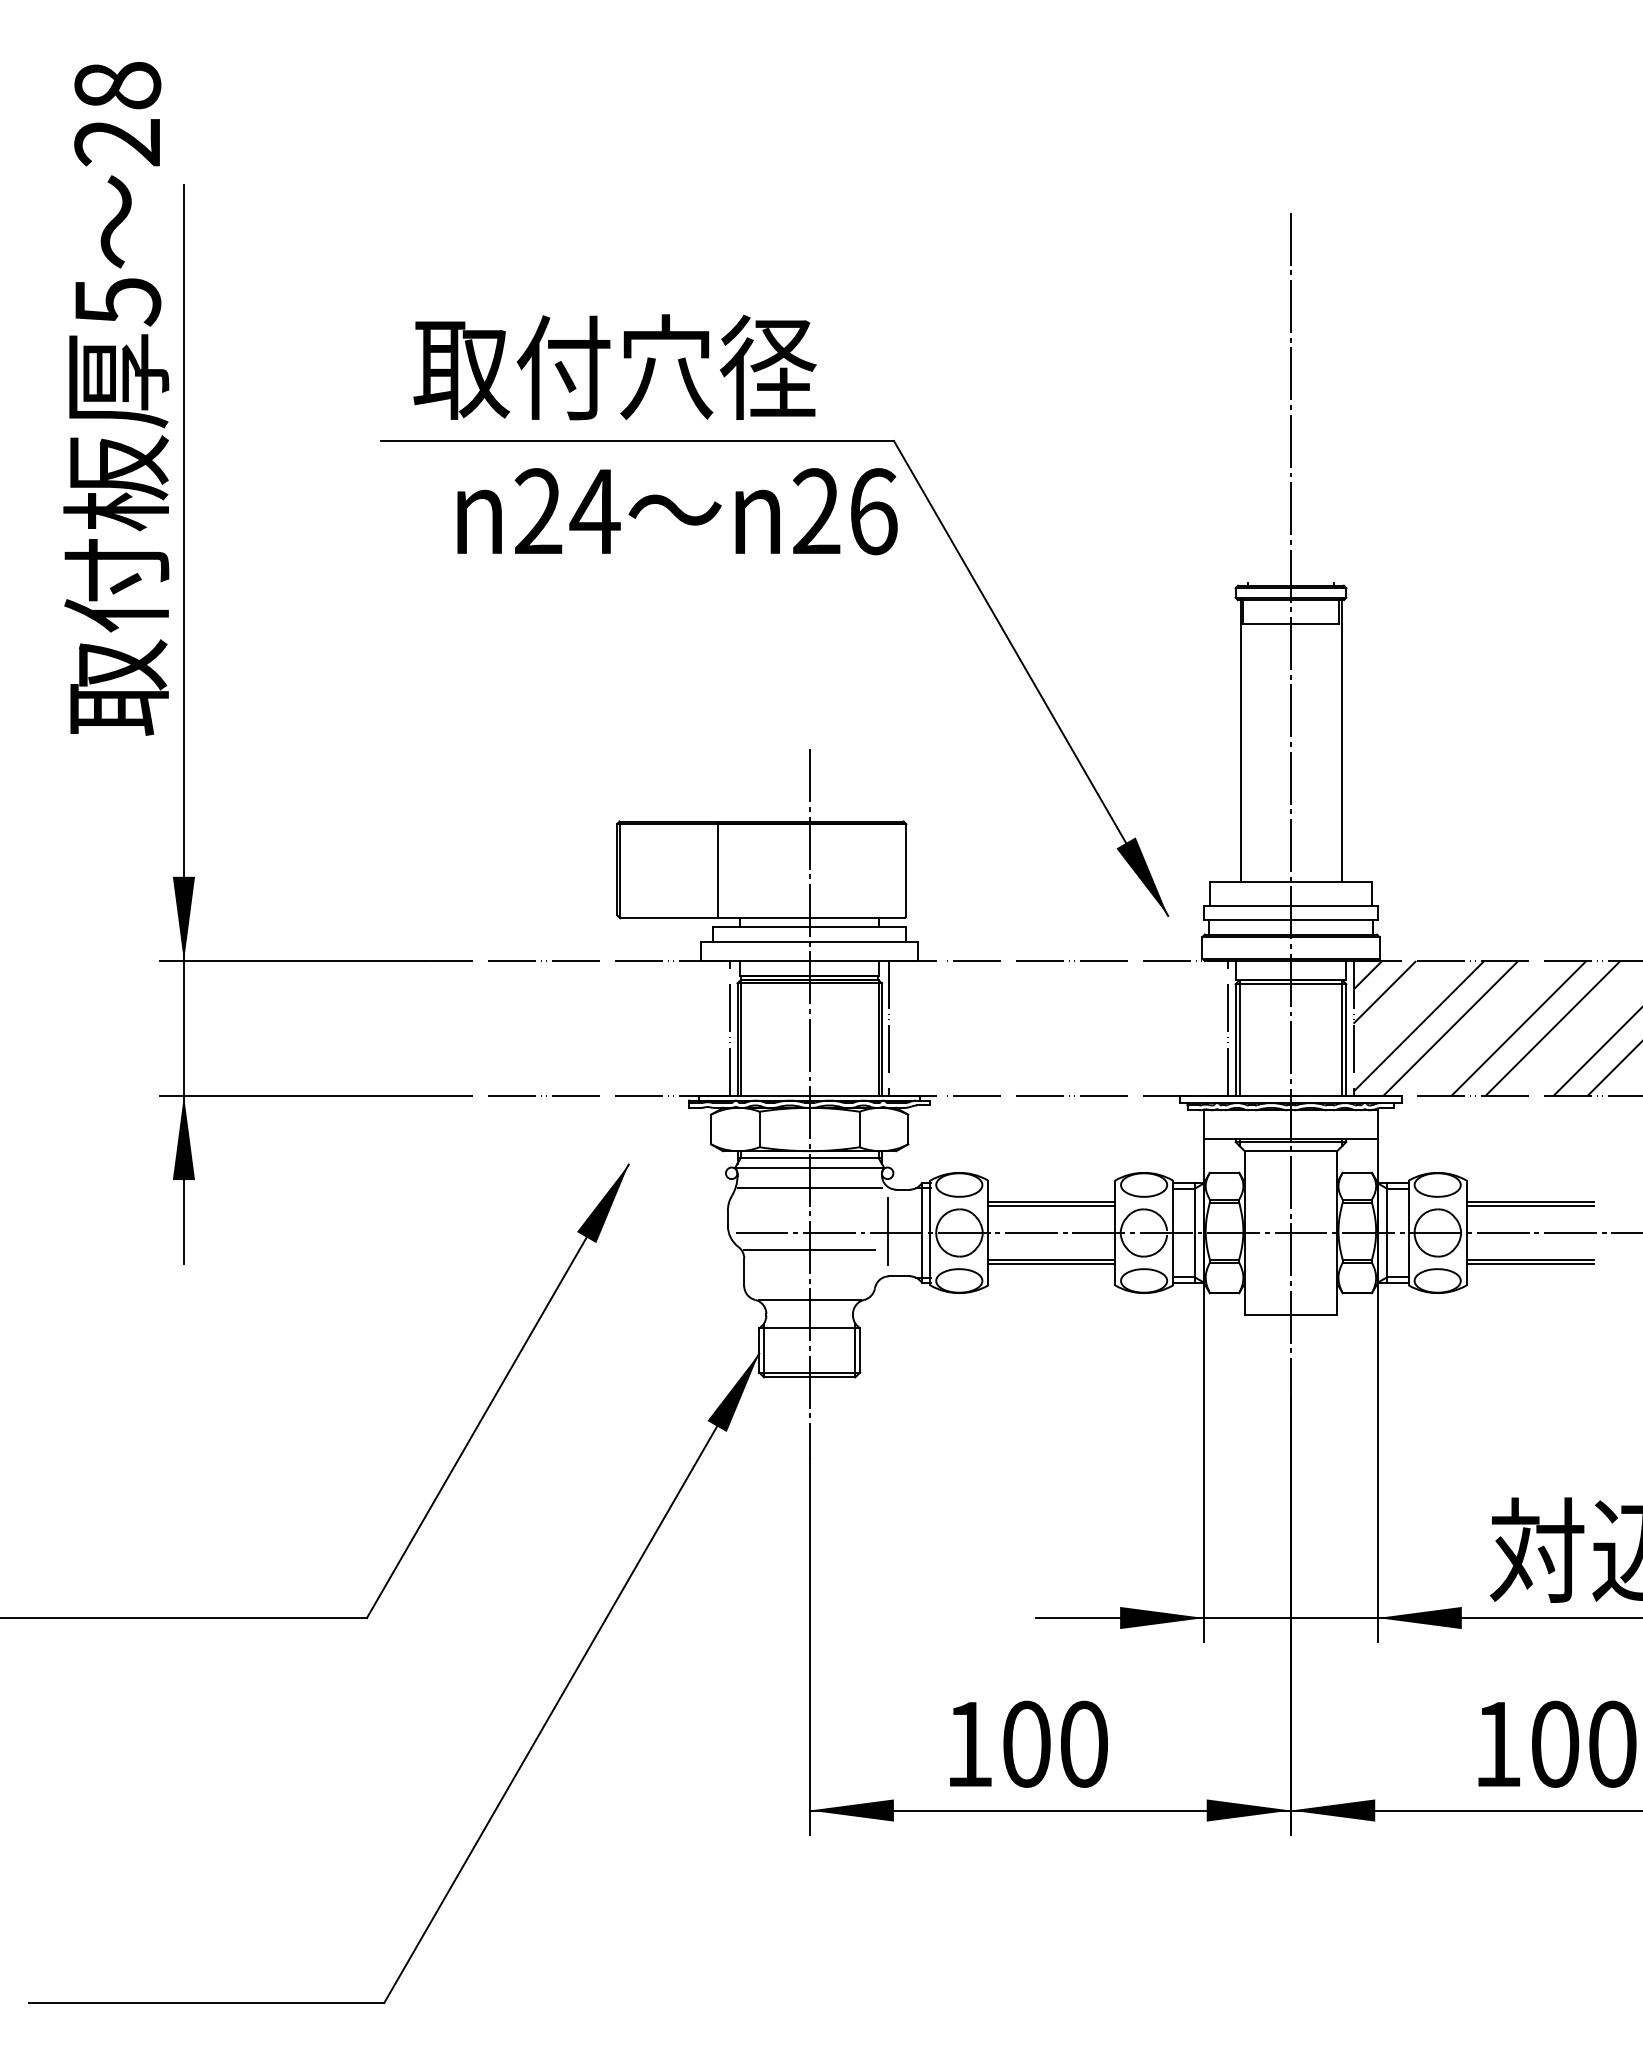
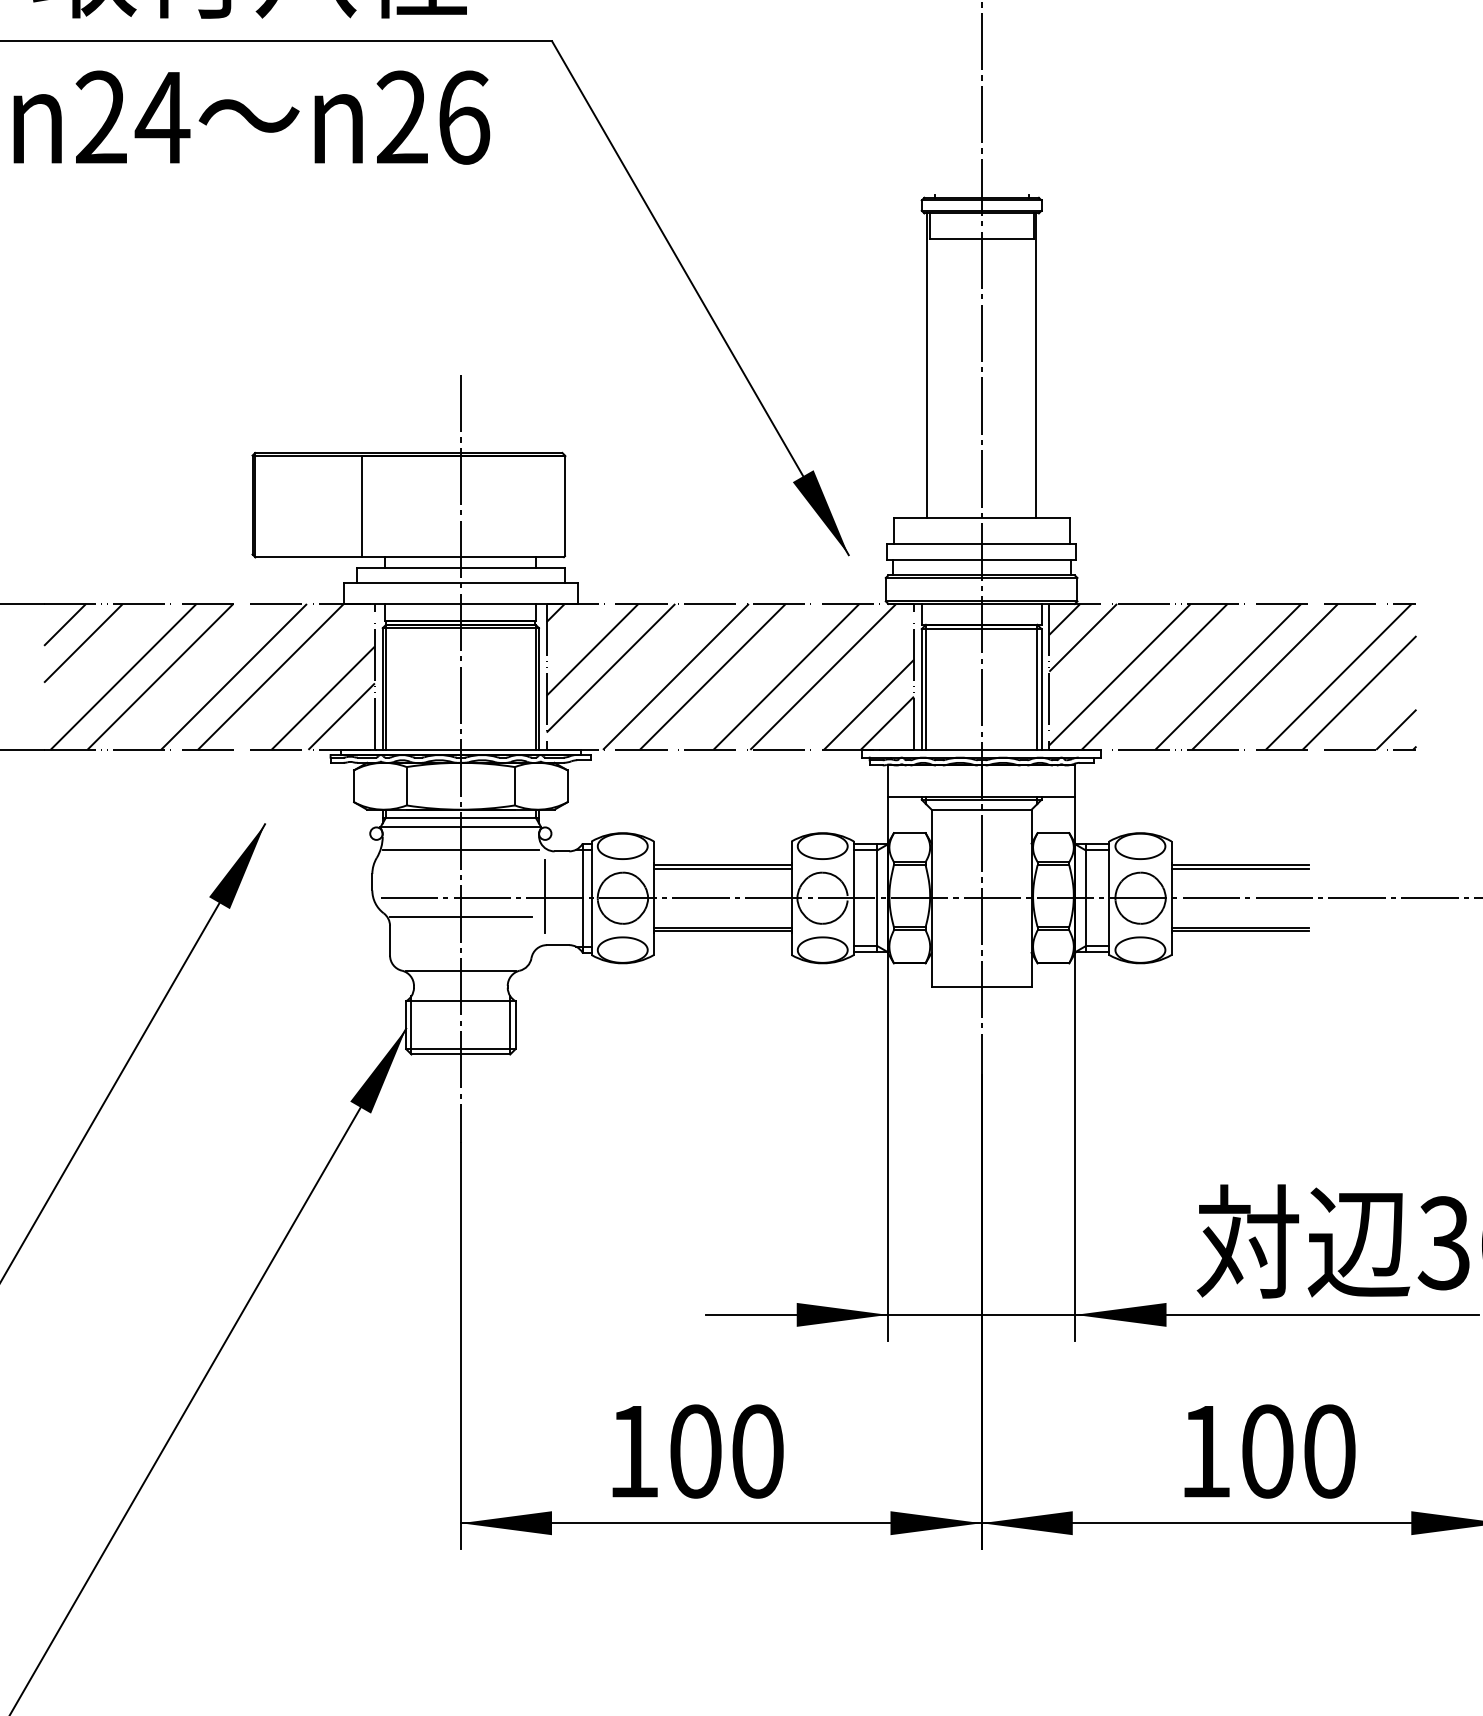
text: (677, 511) -> (251, 117), moved
hatch: (577, 1028) -> (209, 676), added
hatch: (1058, 1028) -> (730, 676), added

